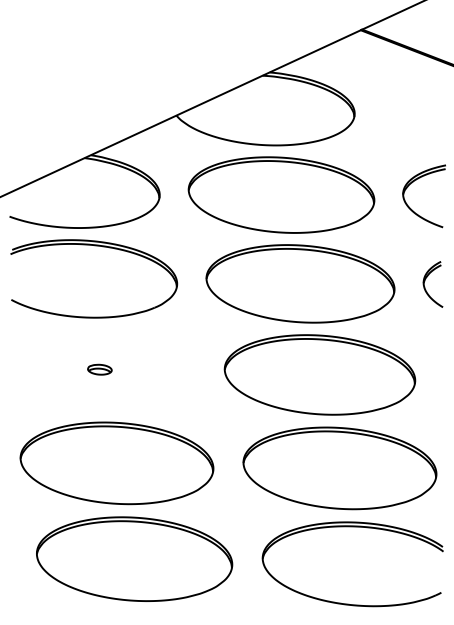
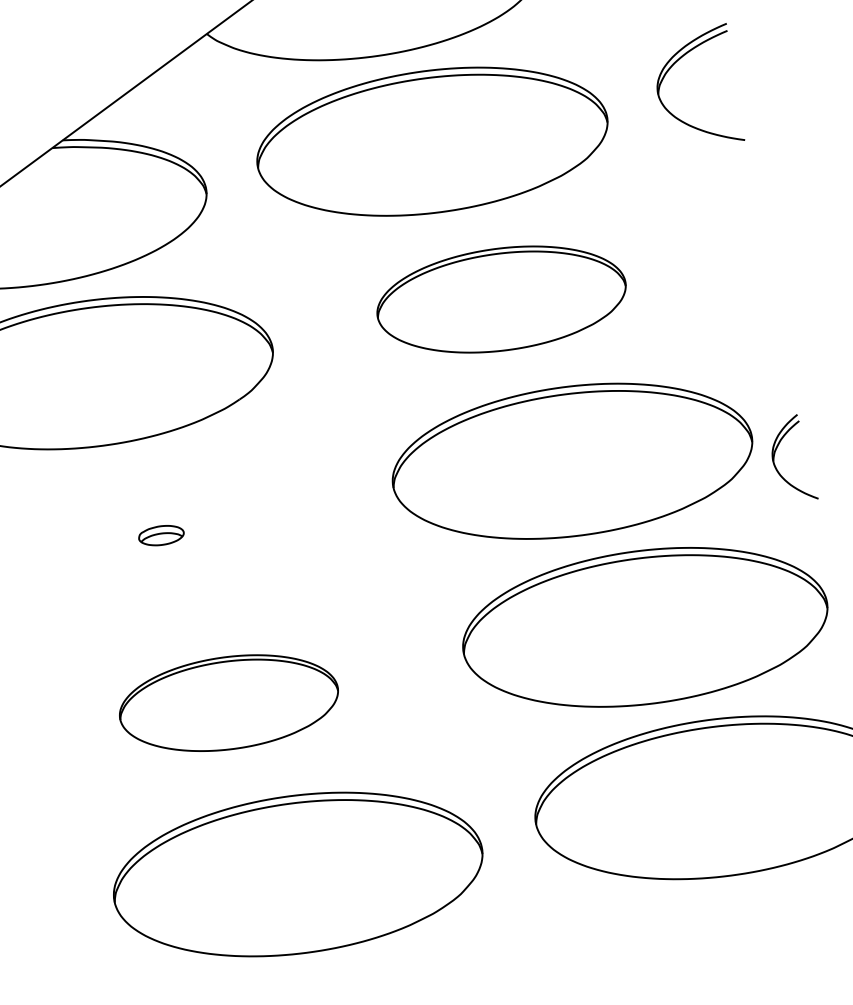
part: (425, 281) -> (776, 457), moved
part: (300, 283) -> (501, 298), size x0.7
part: (116, 463) -> (228, 703), size x0.6

